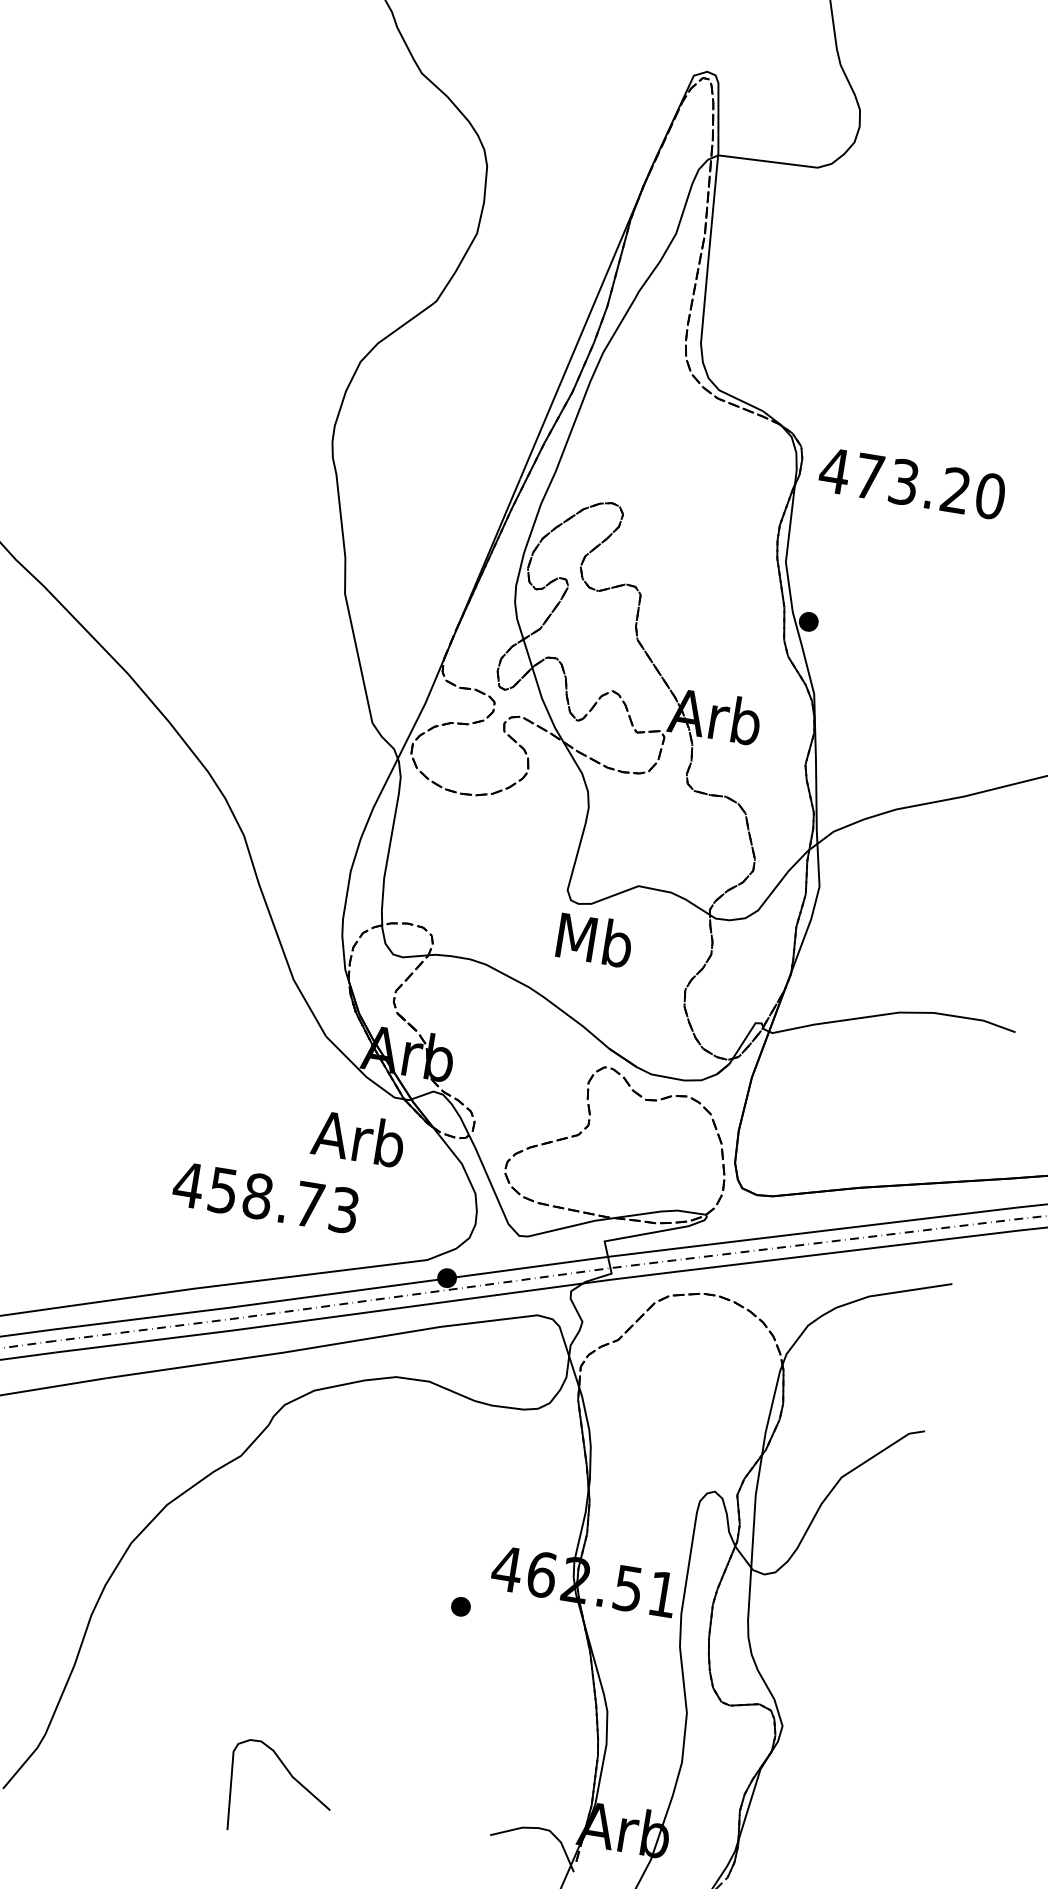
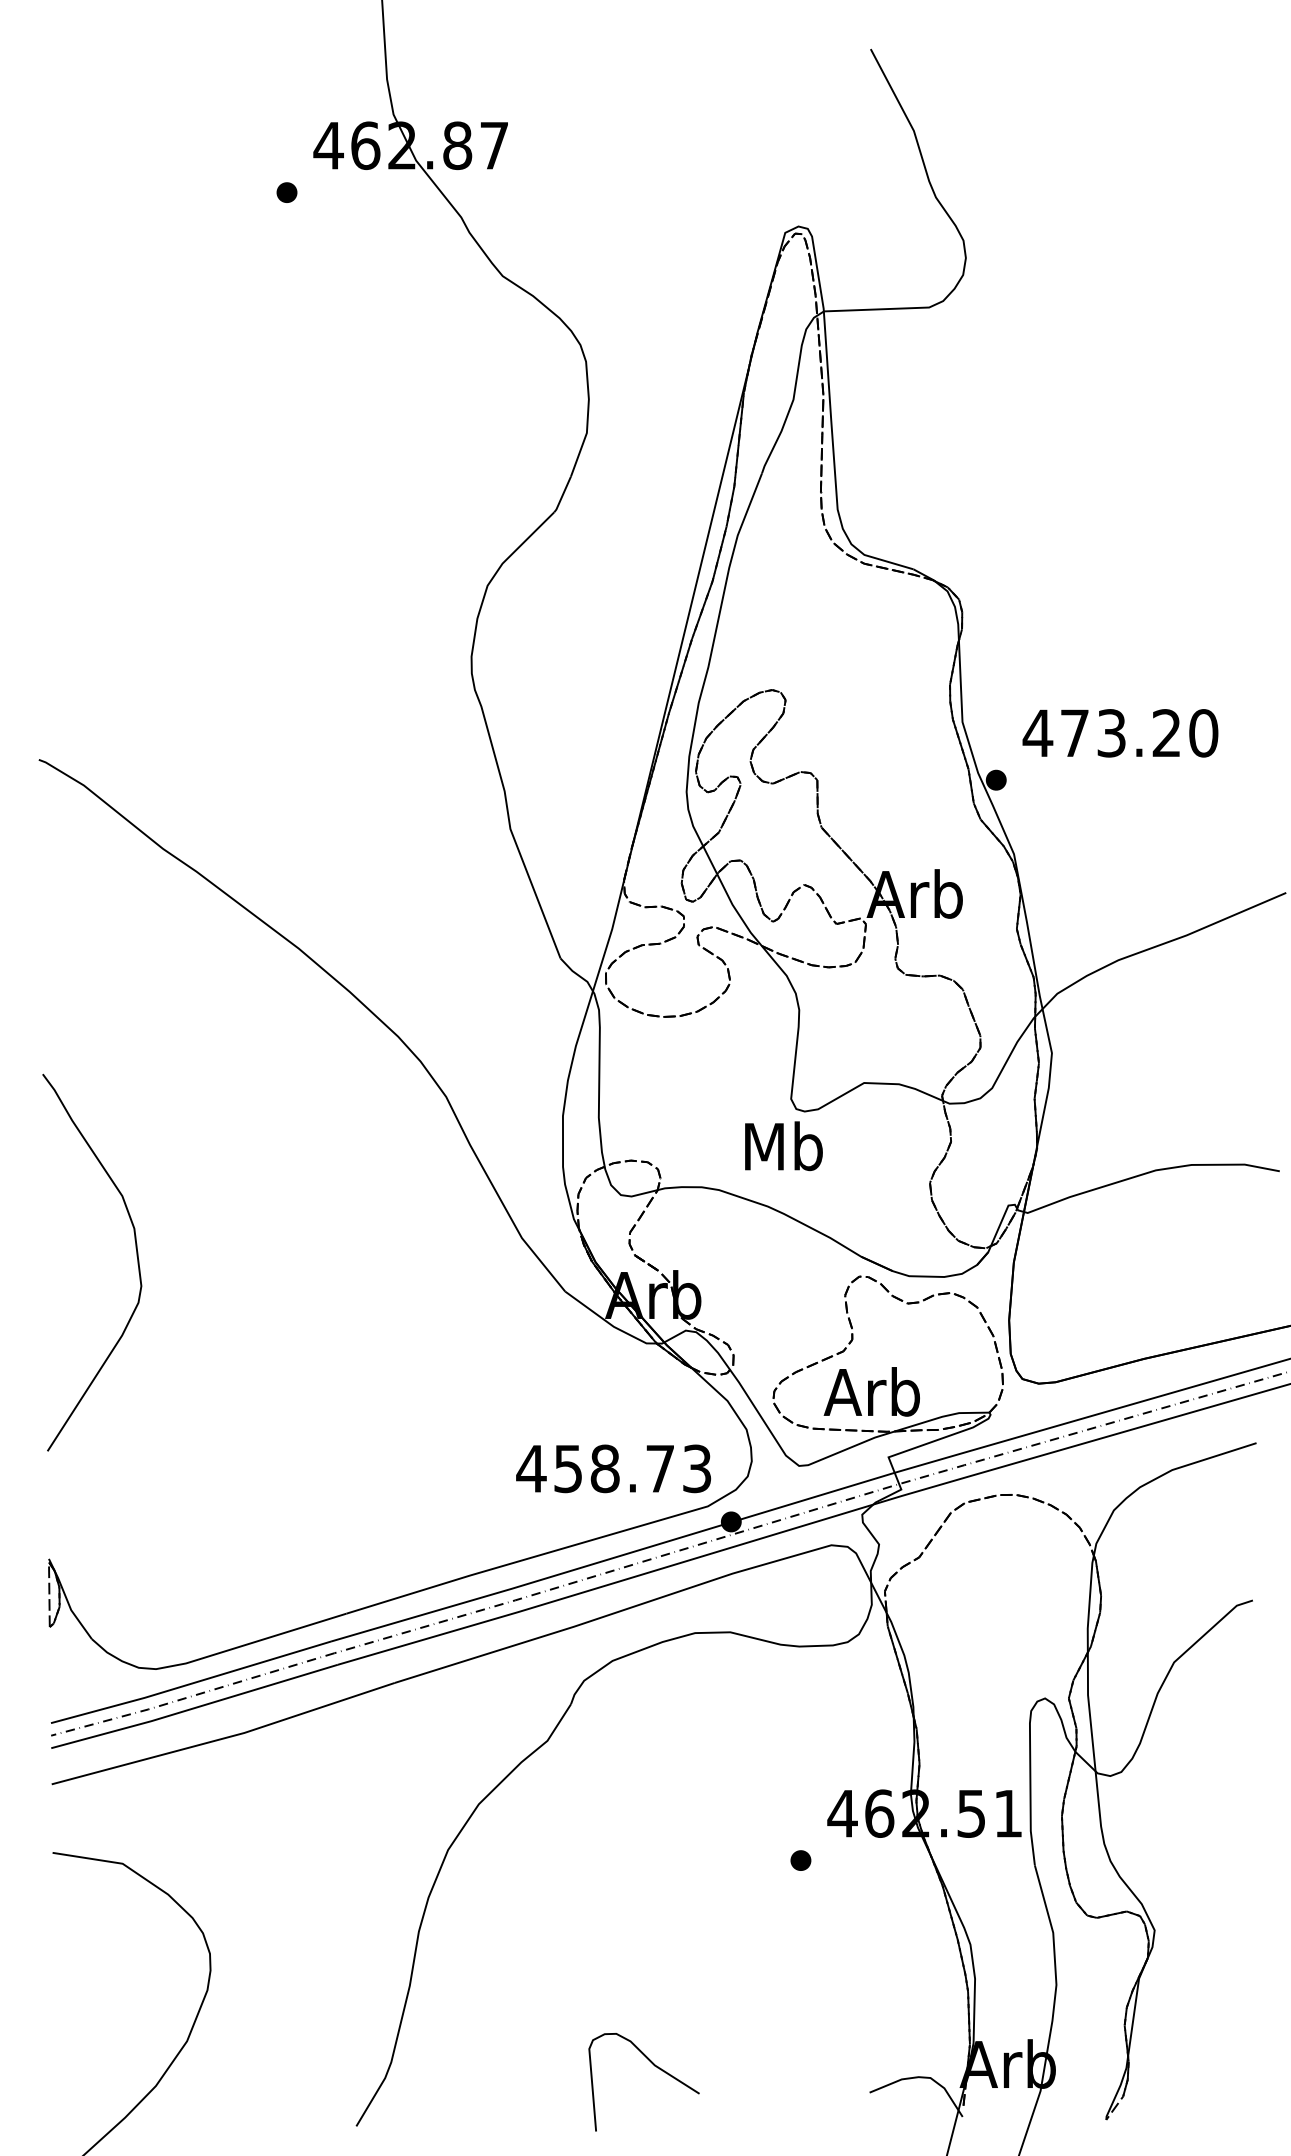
text: (912, 483) -> (1120, 733), moved
text: (594, 940) -> (783, 1146), moved
text: (358, 1138) -> (871, 1391), moved
text: (265, 1197) -> (613, 1468), moved

